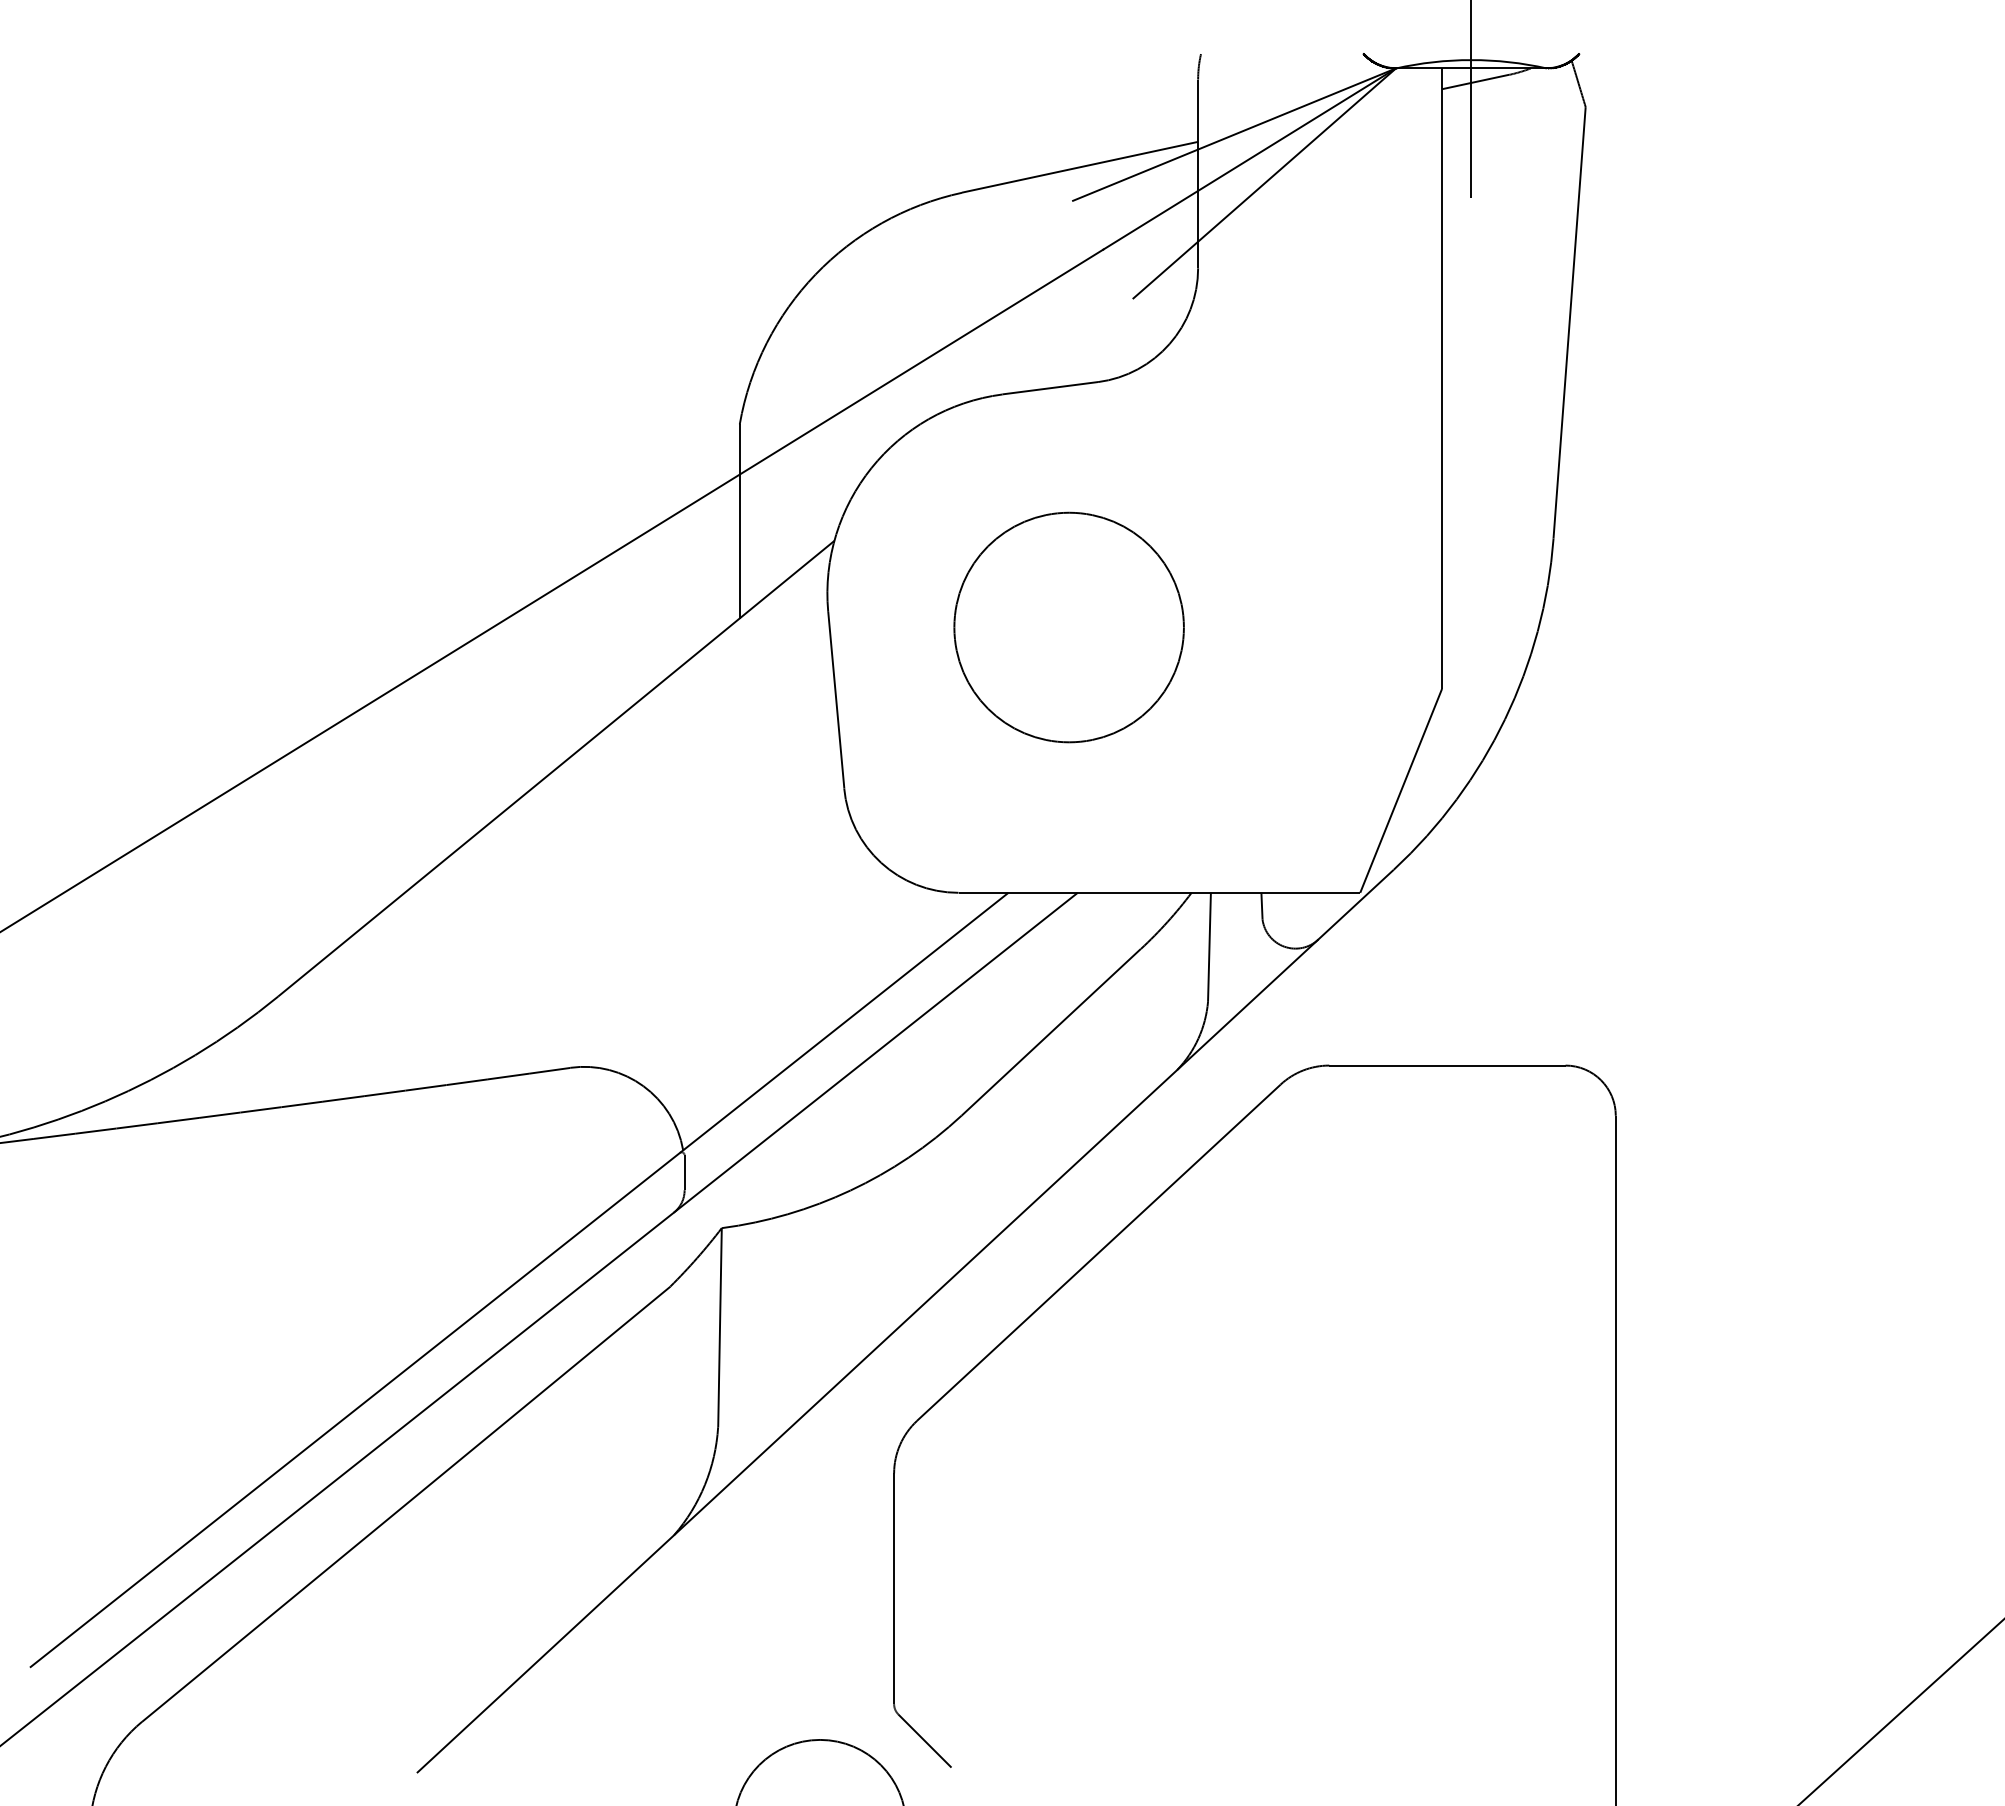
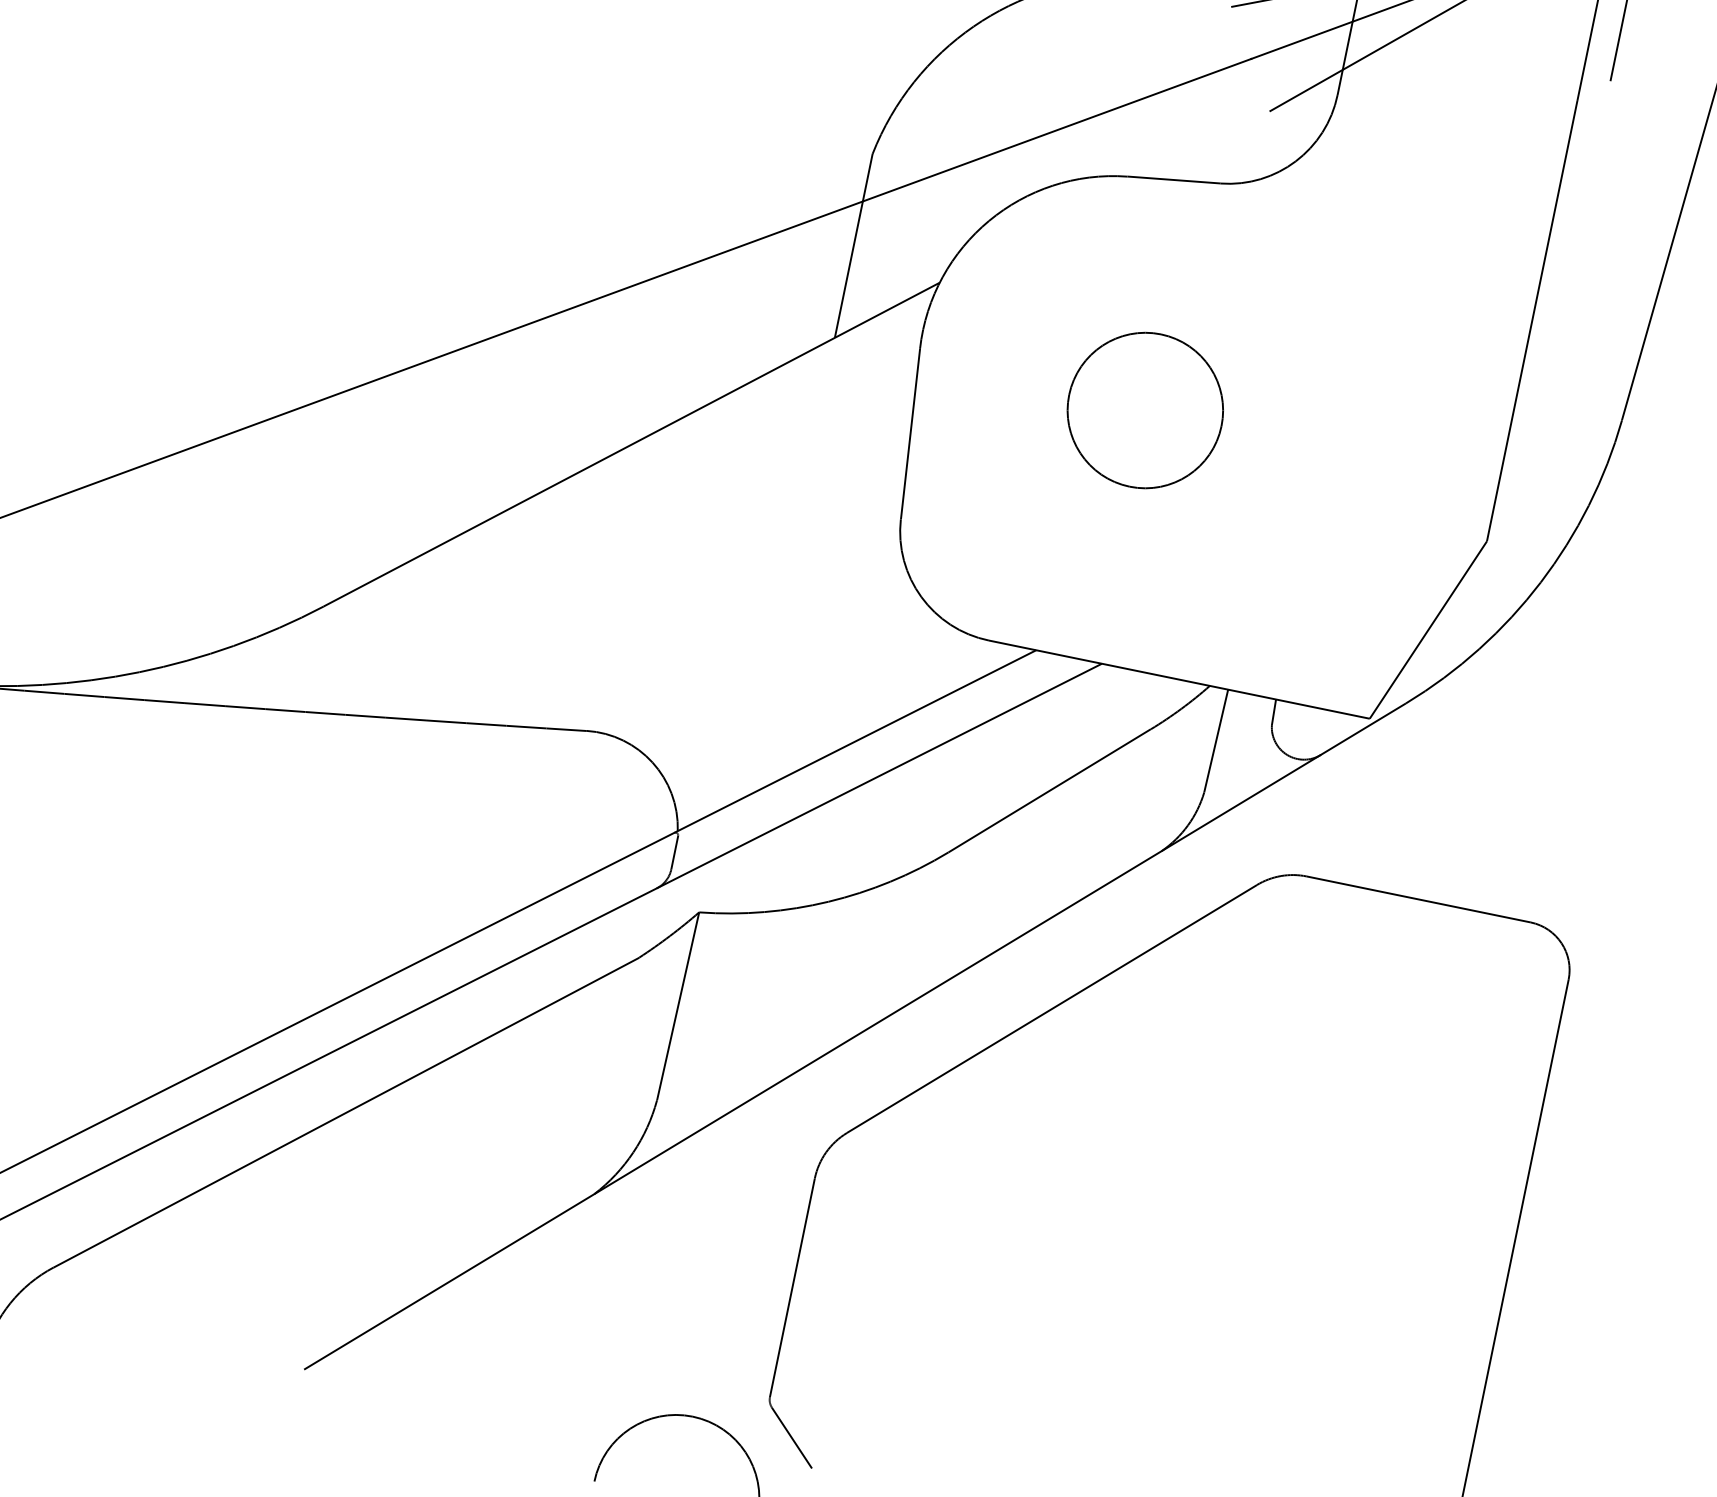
part: (1068, 627) -> (1144, 410), size x0.7

